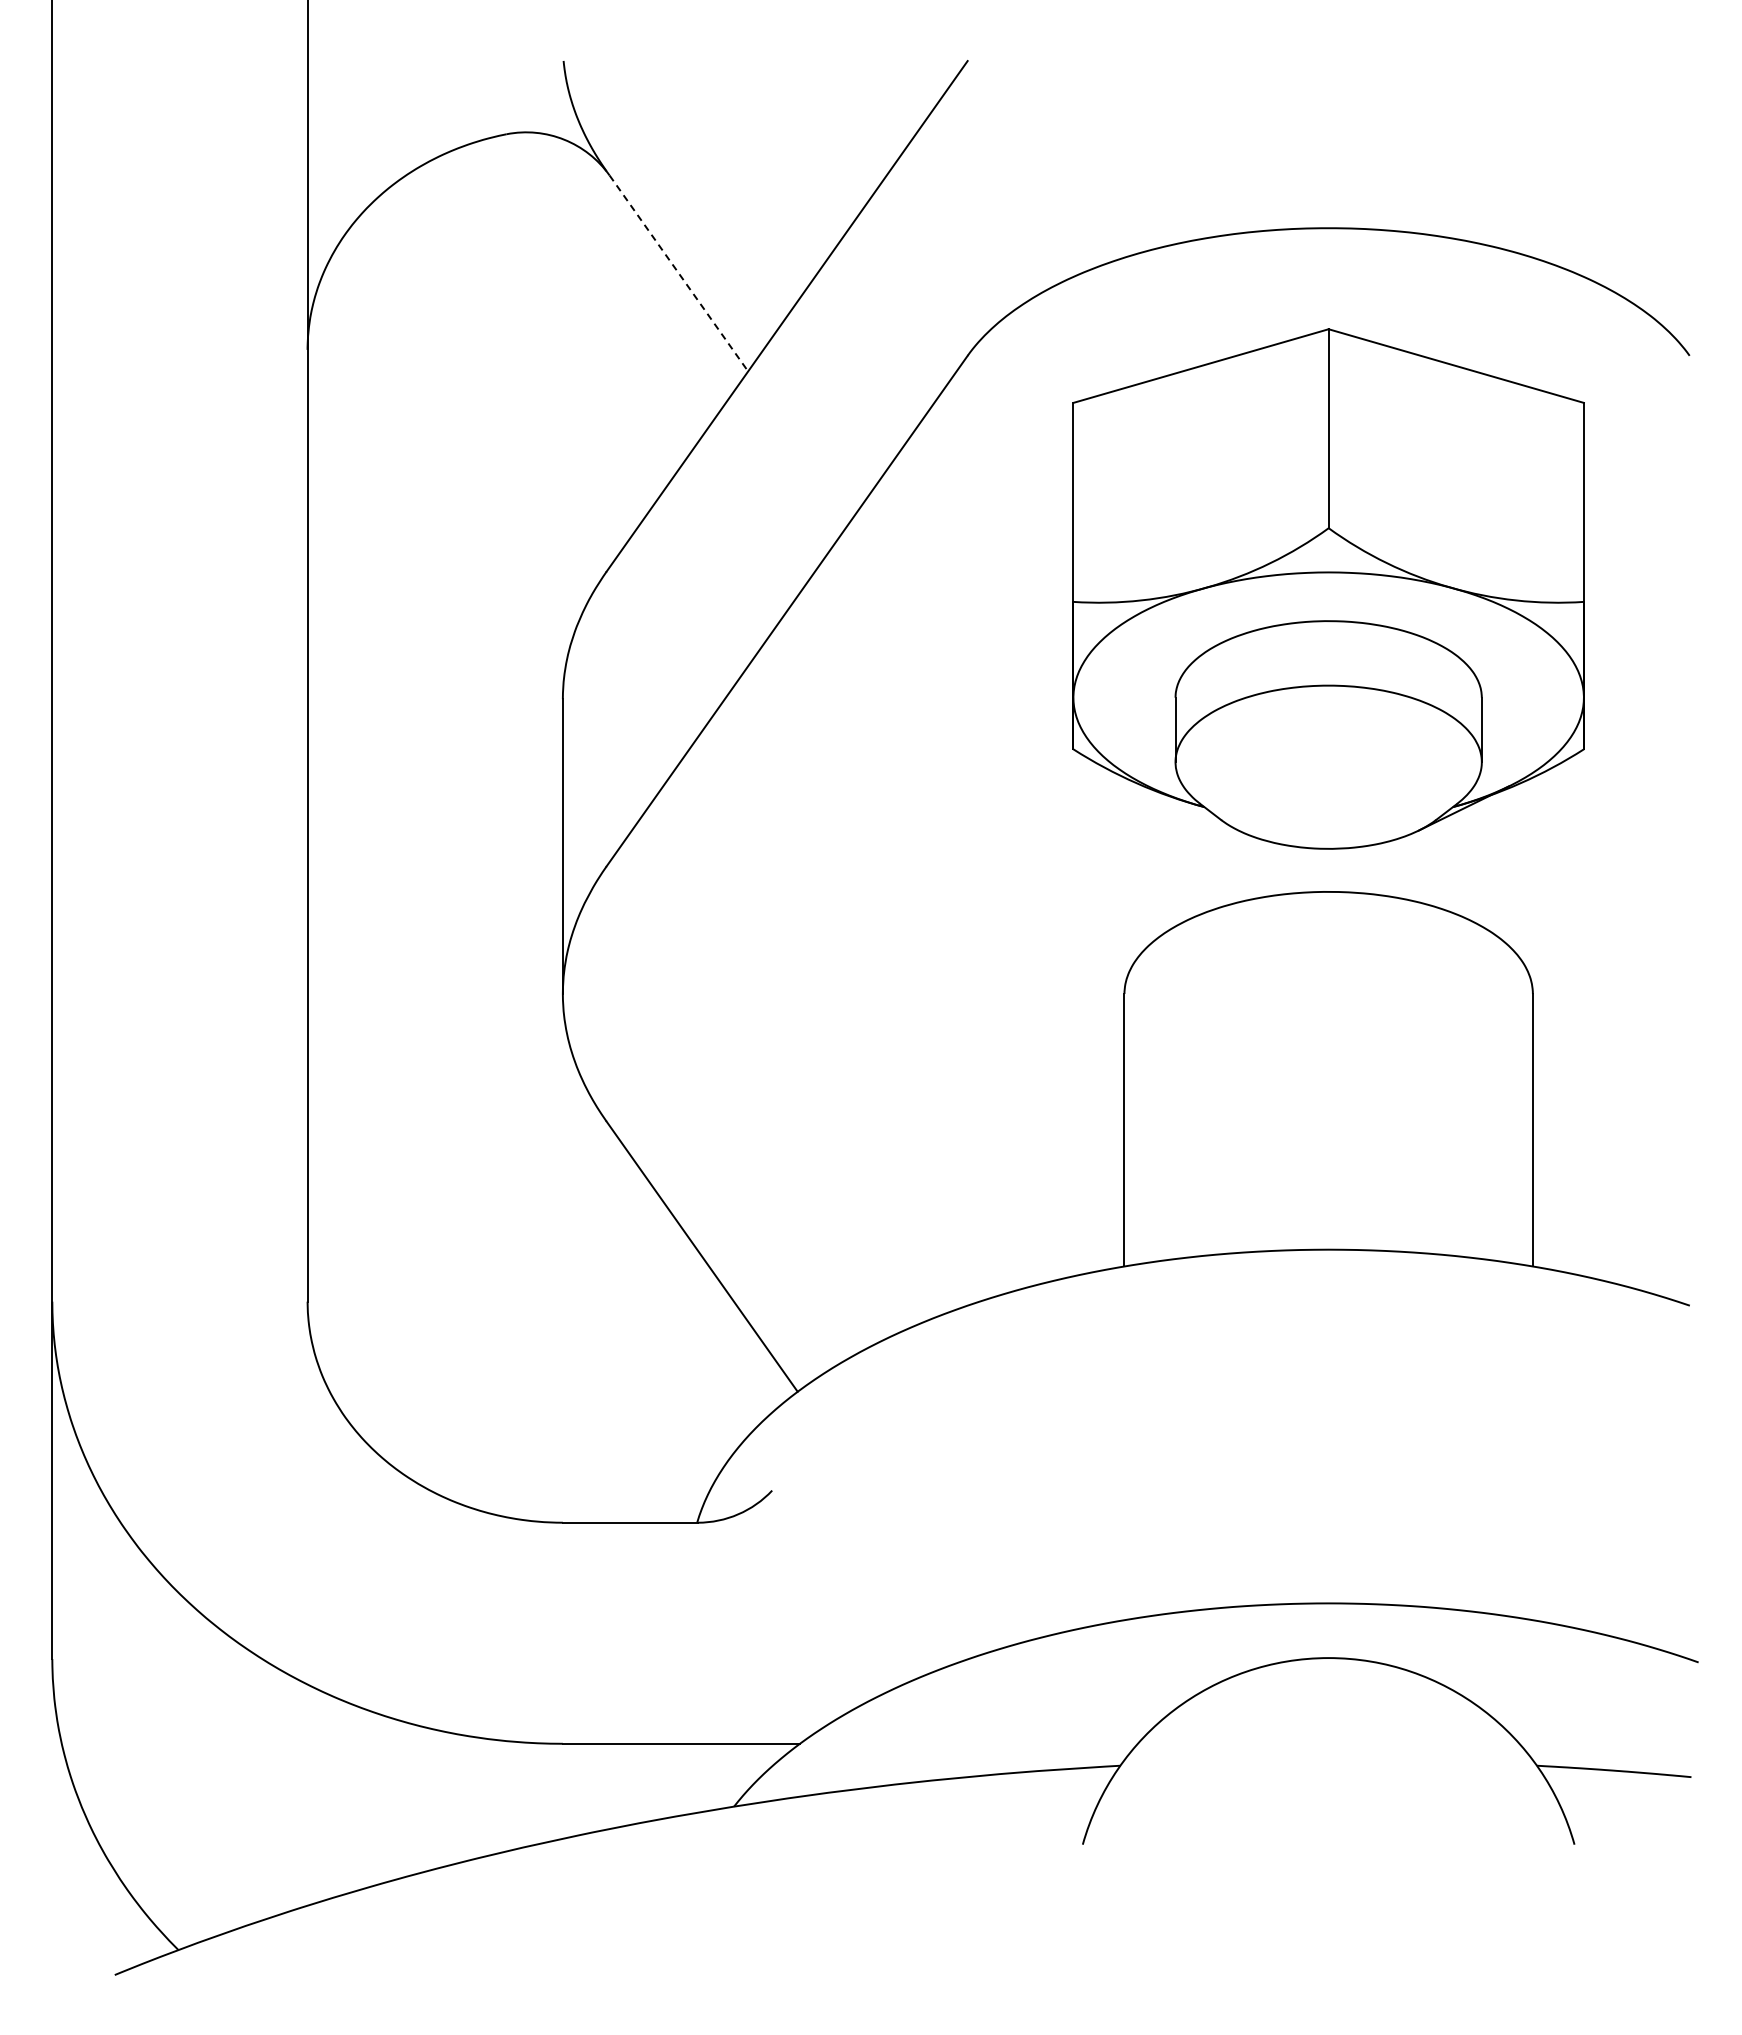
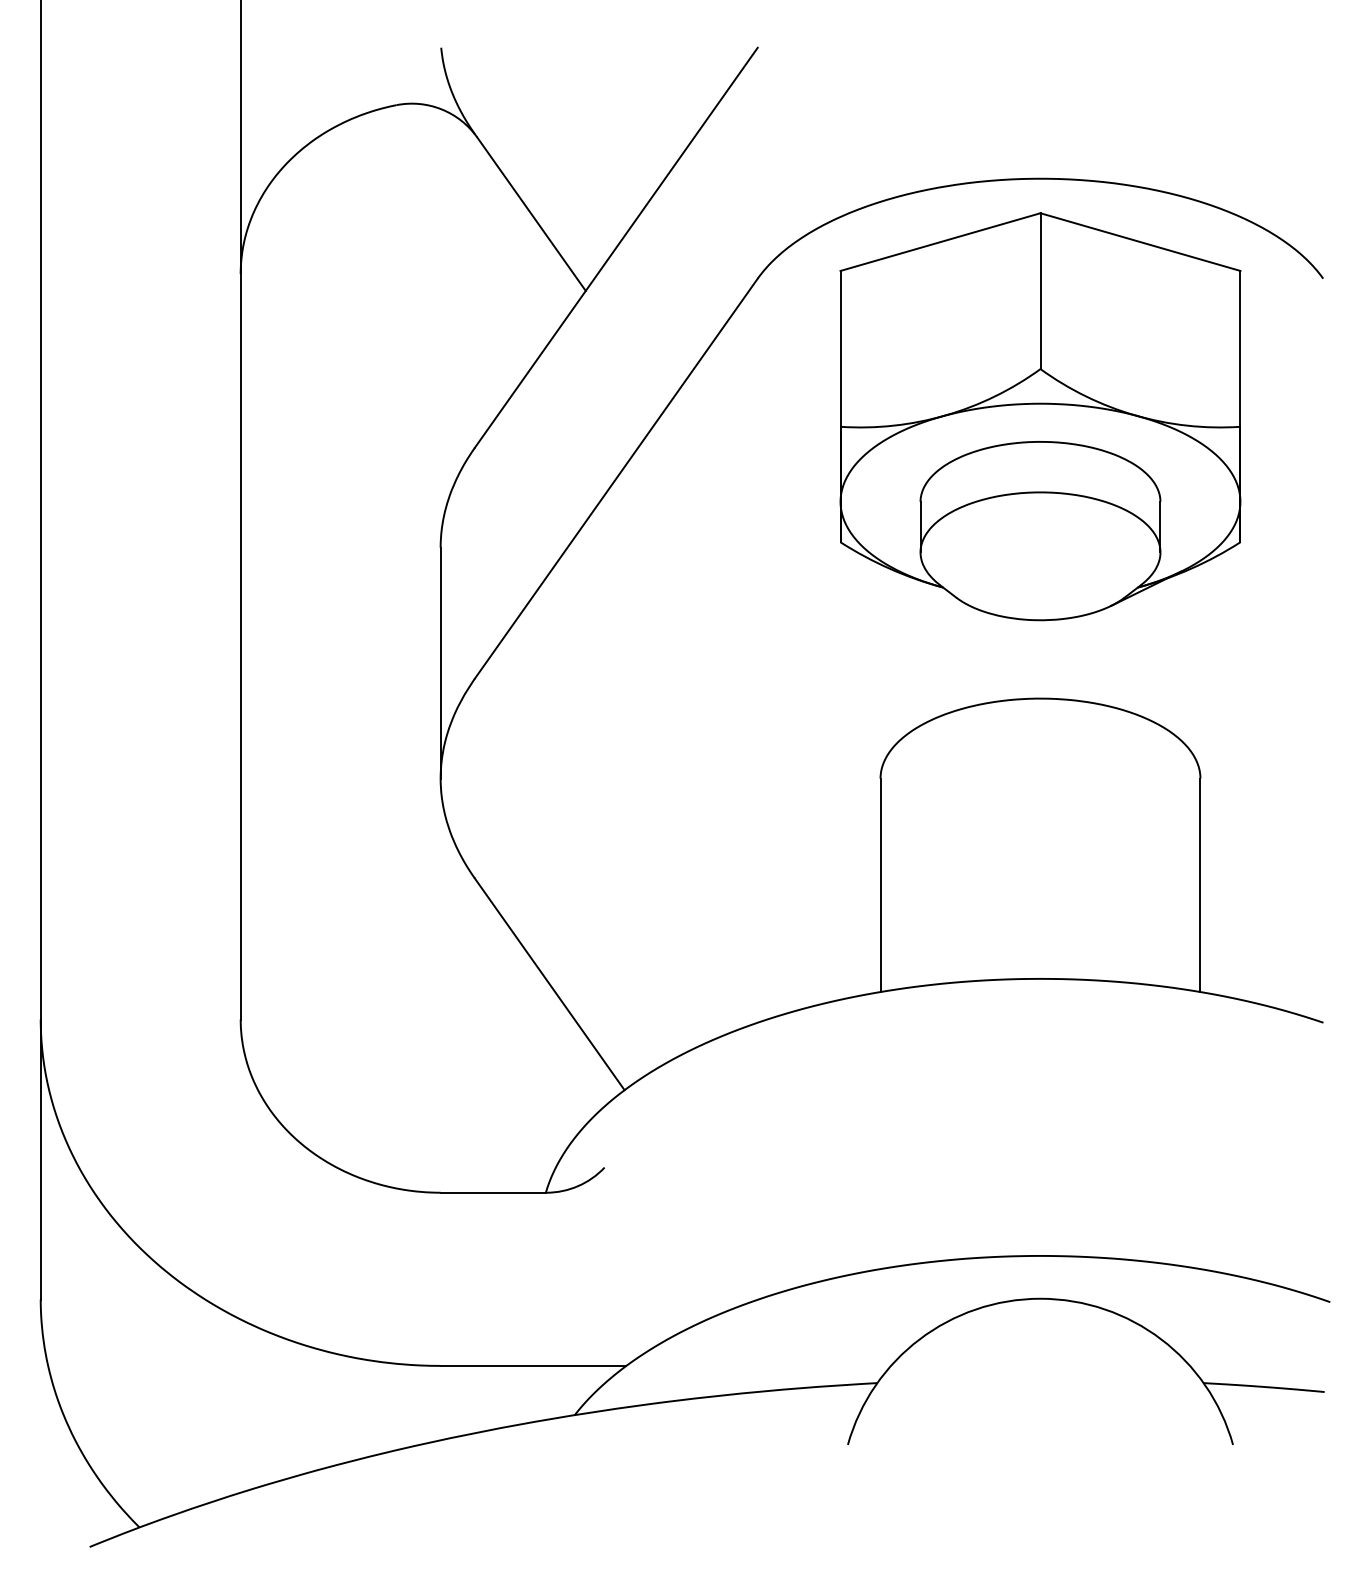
line: (678, 273) -> (531, 214), dashed -> solid
part: (1328, 588) -> (1040, 416), moved

